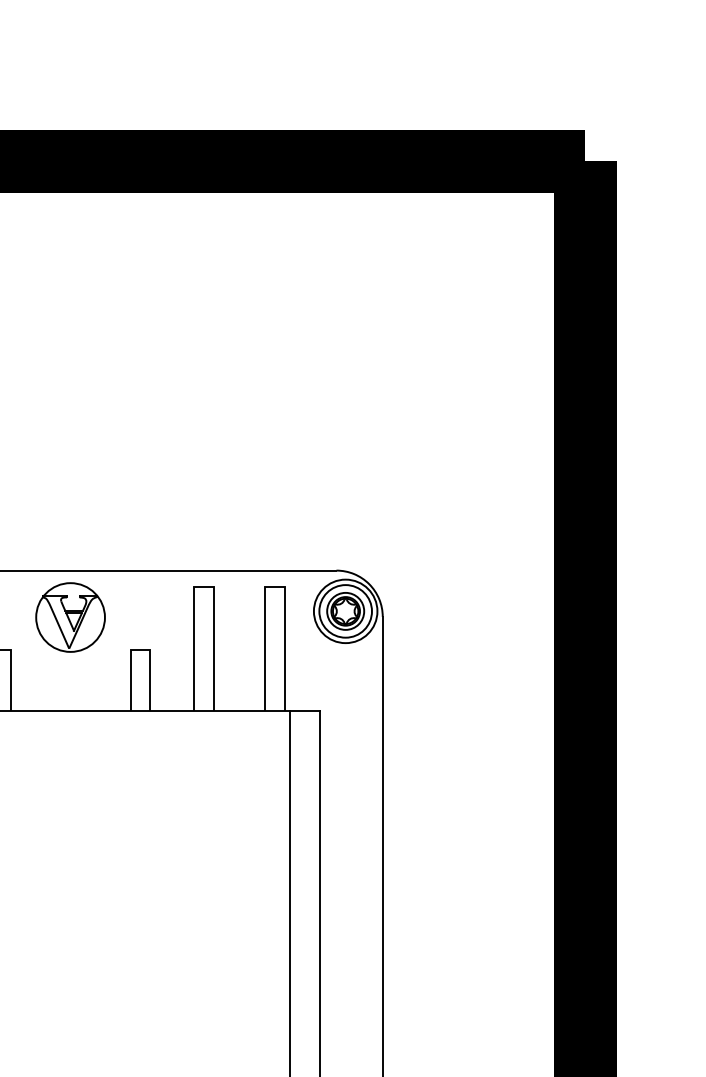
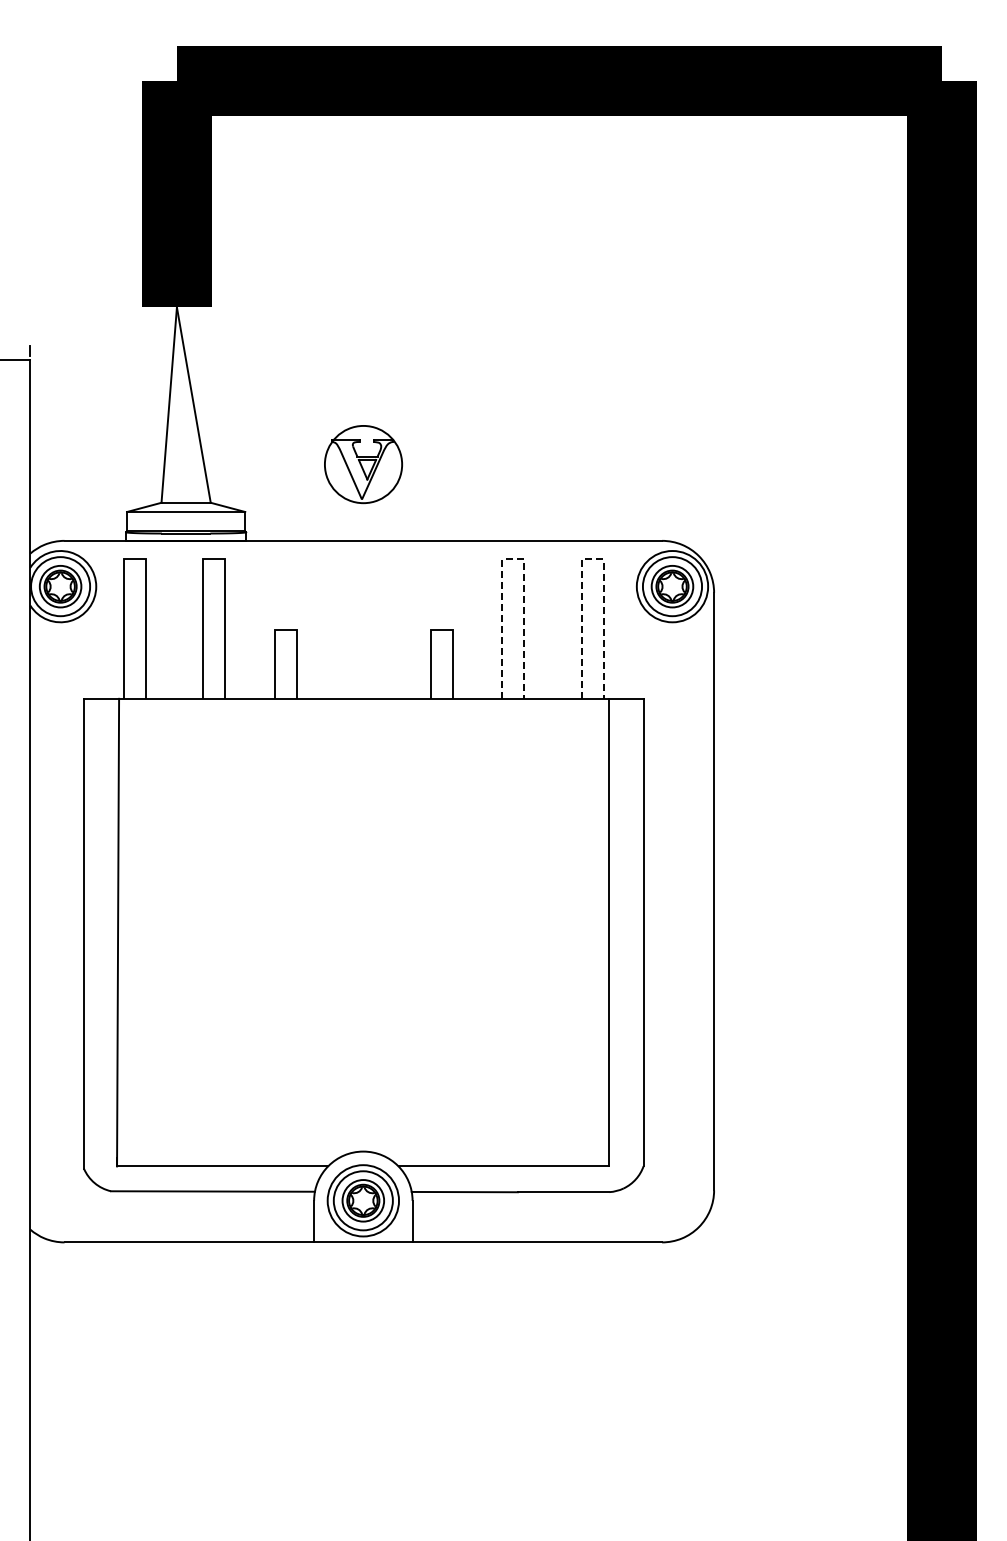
line: (204, 587) -> (513, 559), solid -> dashed
line: (275, 587) -> (593, 559), solid -> dashed
part: (70, 617) -> (363, 464), moved

